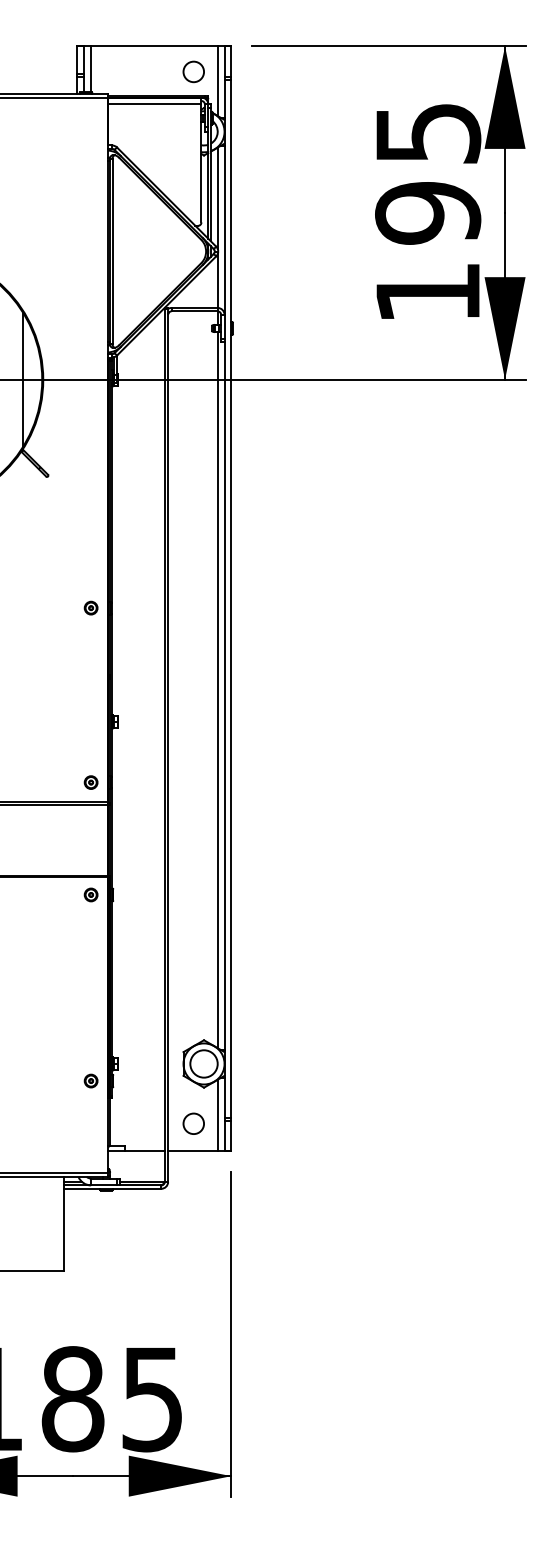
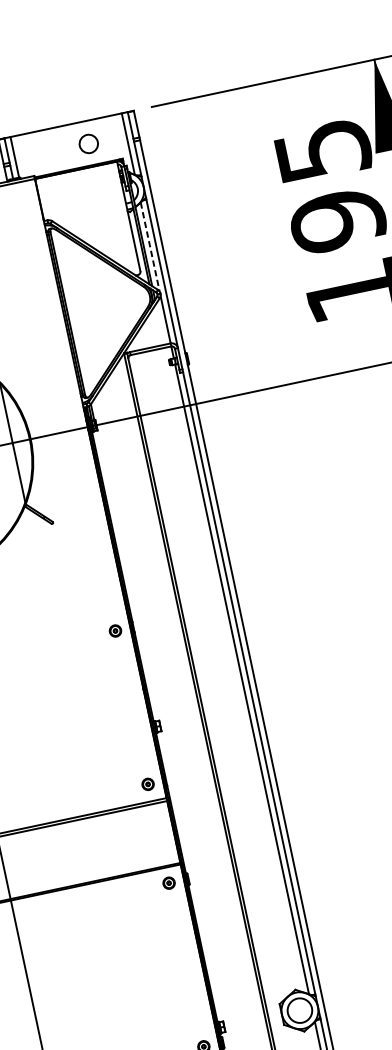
circle: (193, 71) -> (88, 143), moved
line: (154, 104) -> (77, 176), removed
line: (217, 198) -> (150, 247), solid -> dashed

